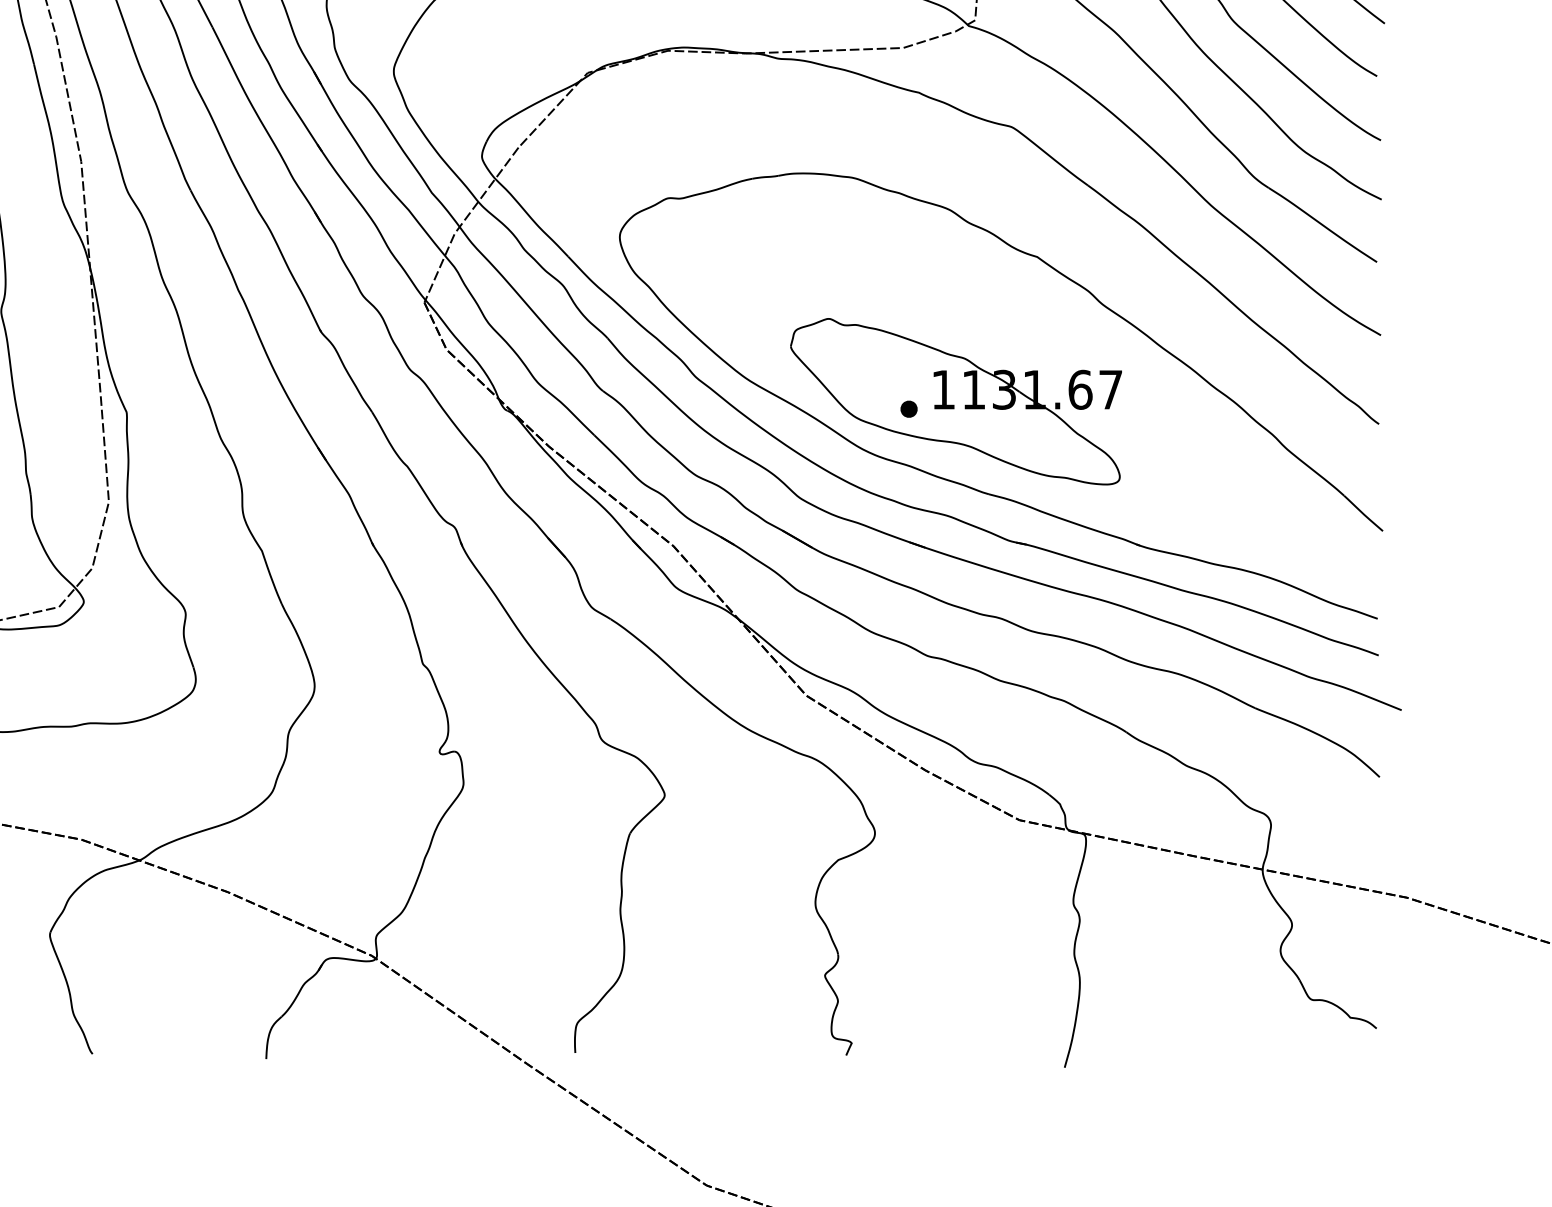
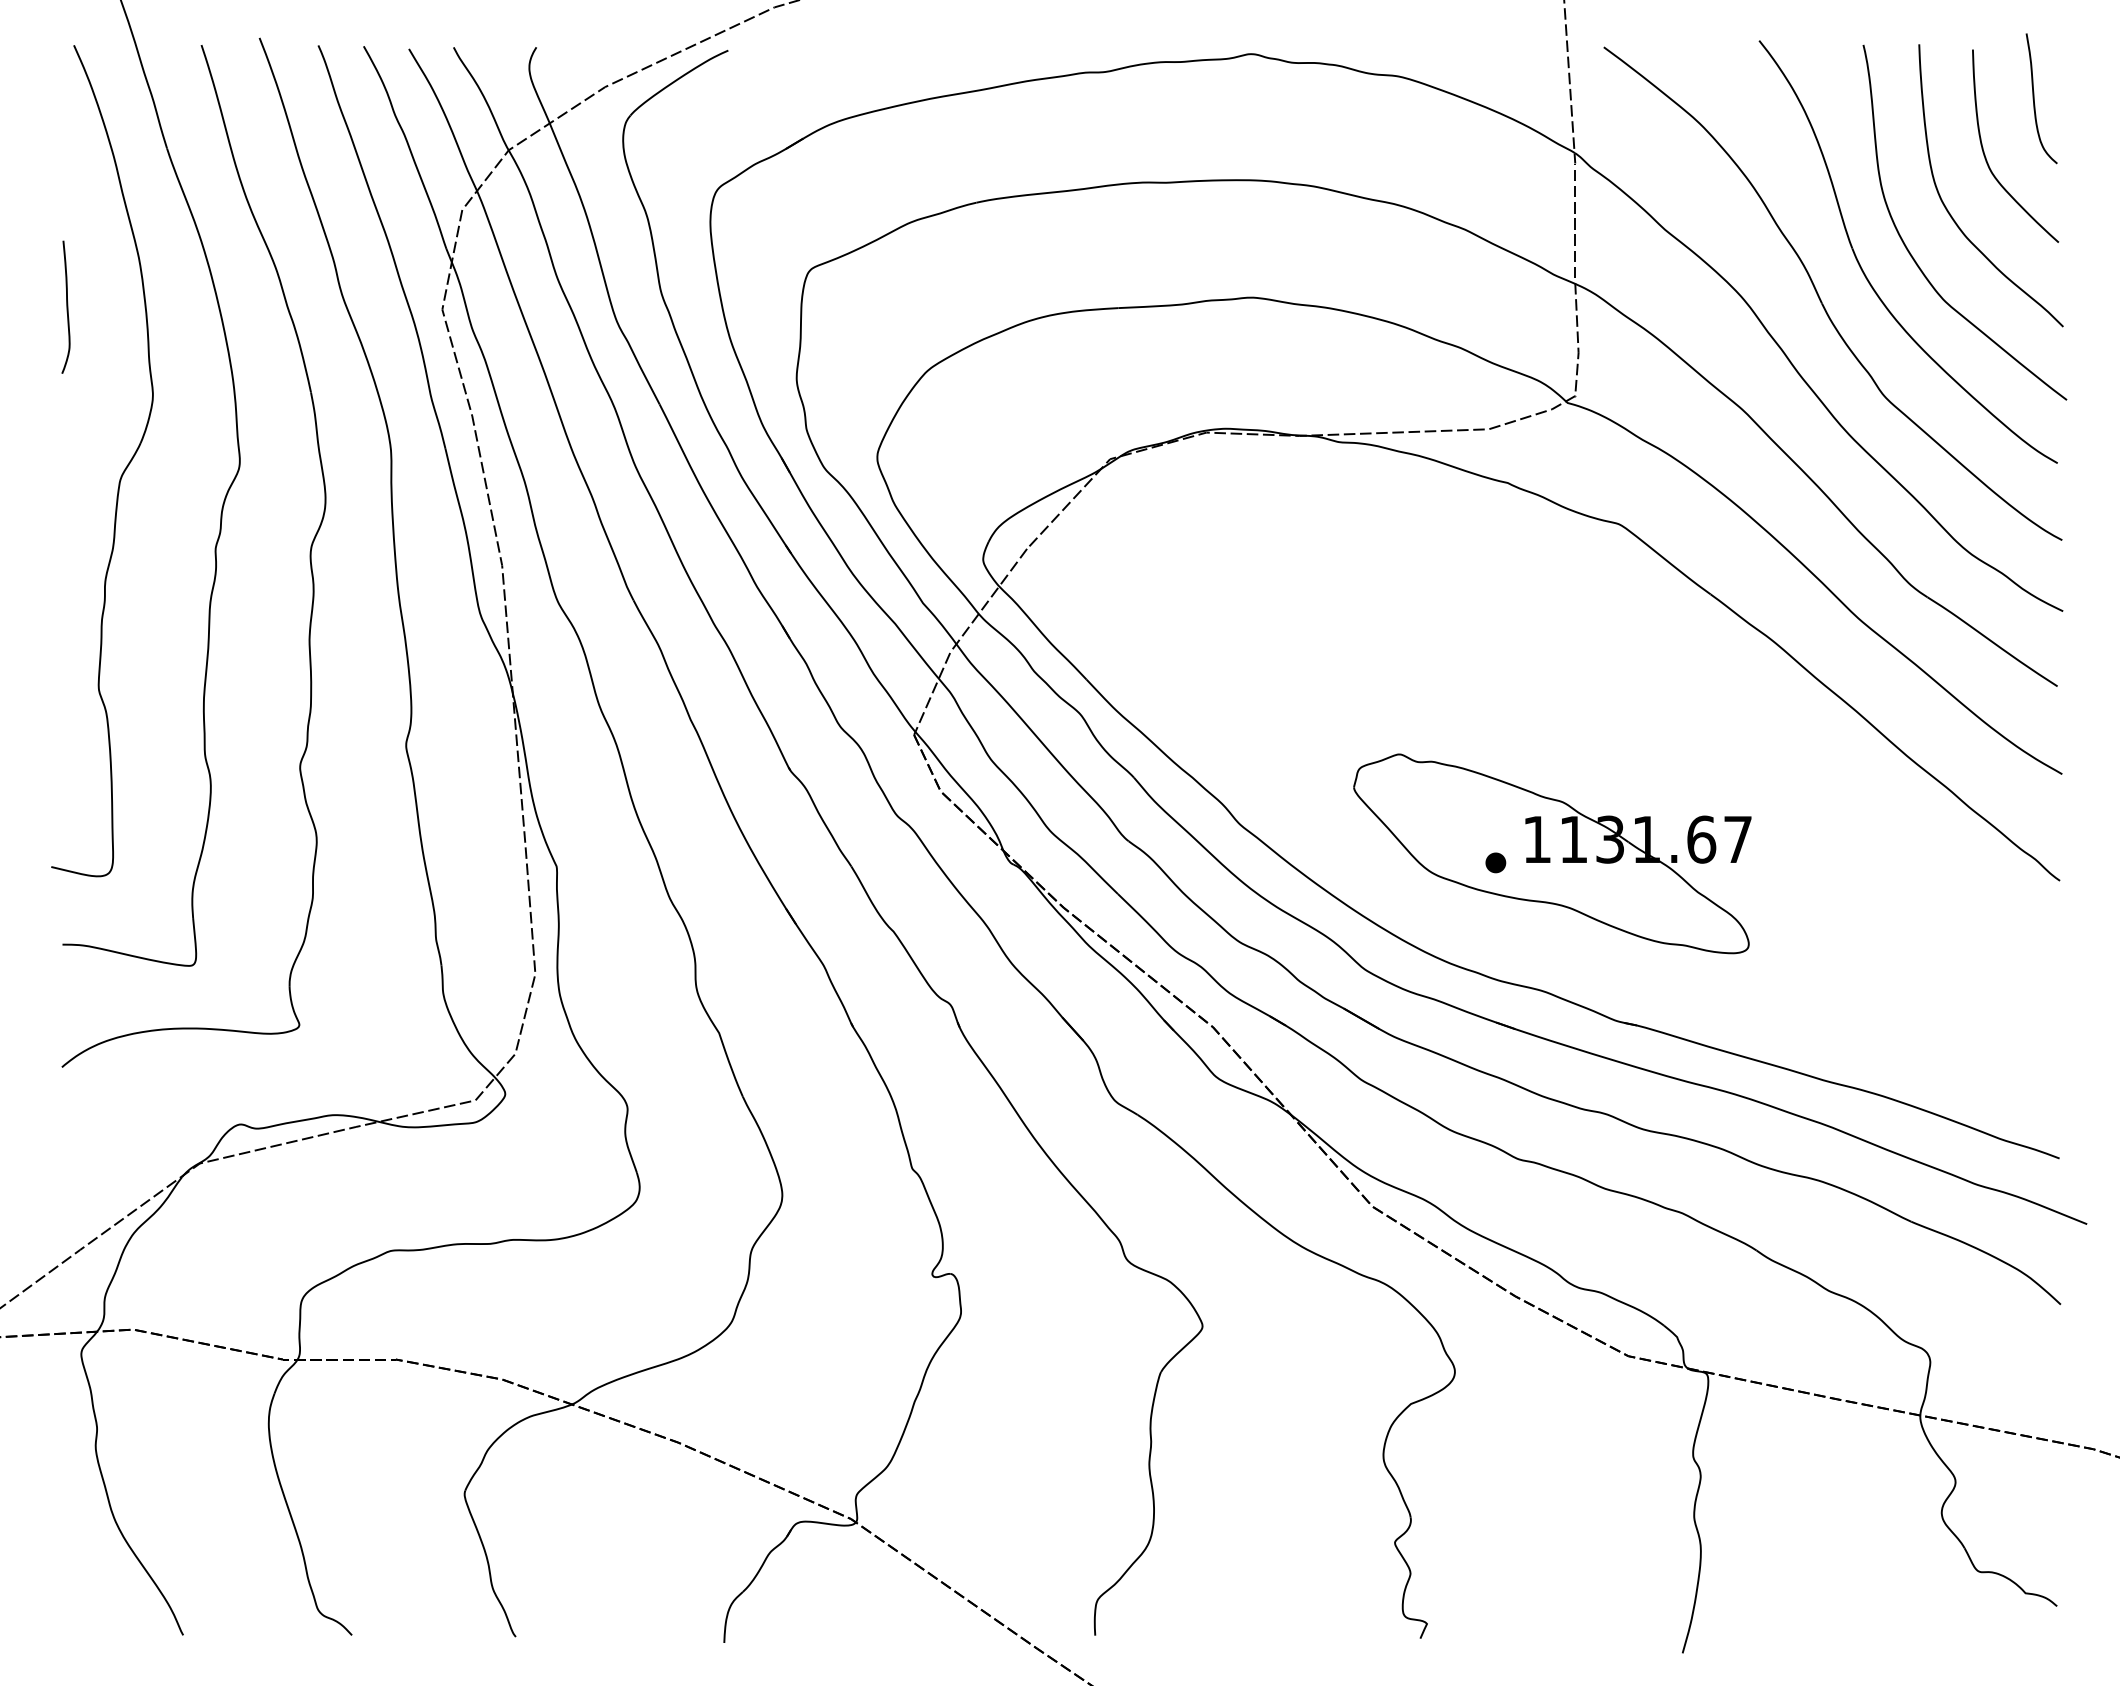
part: (965, 484) -> (1563, 953), removed

